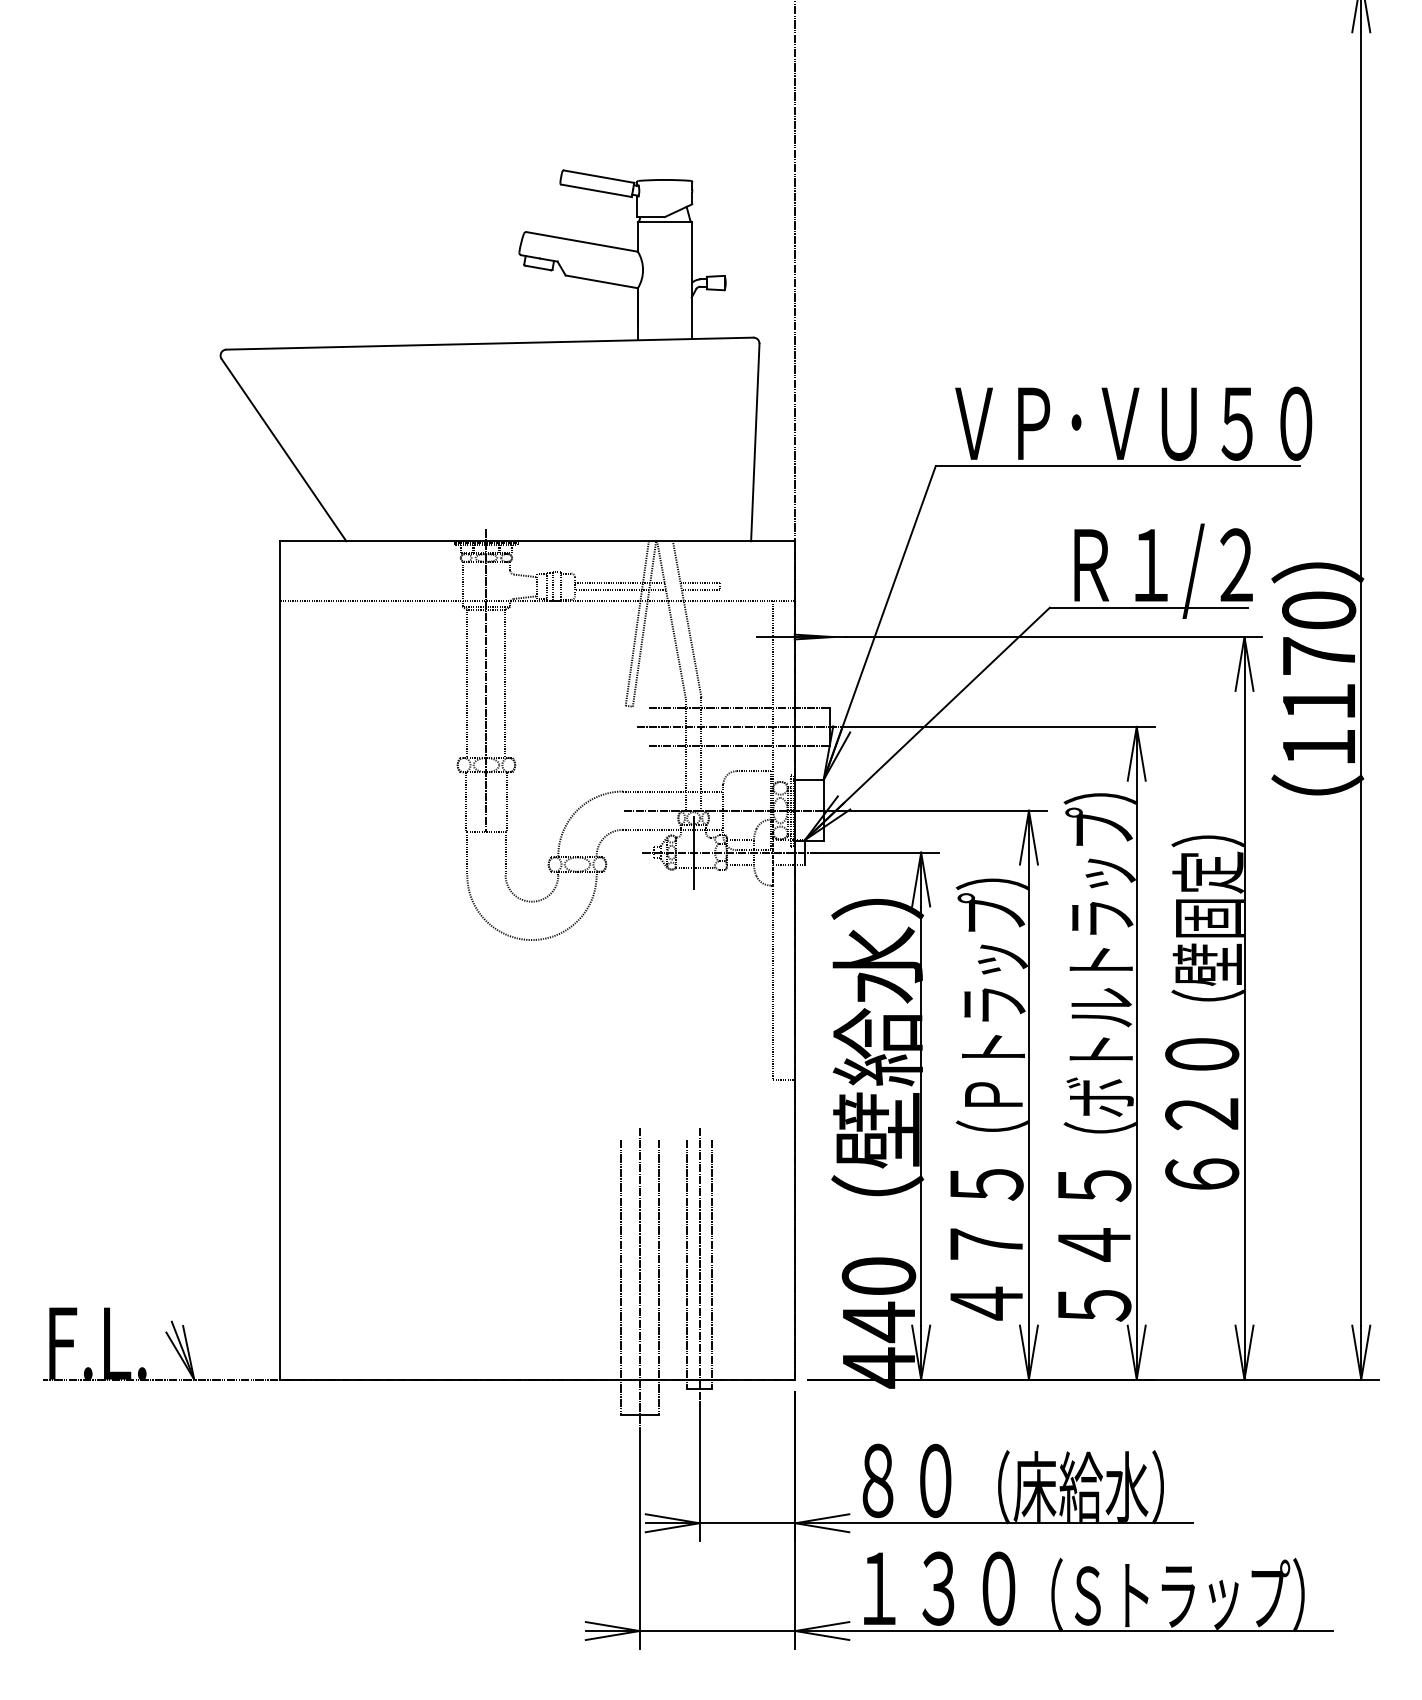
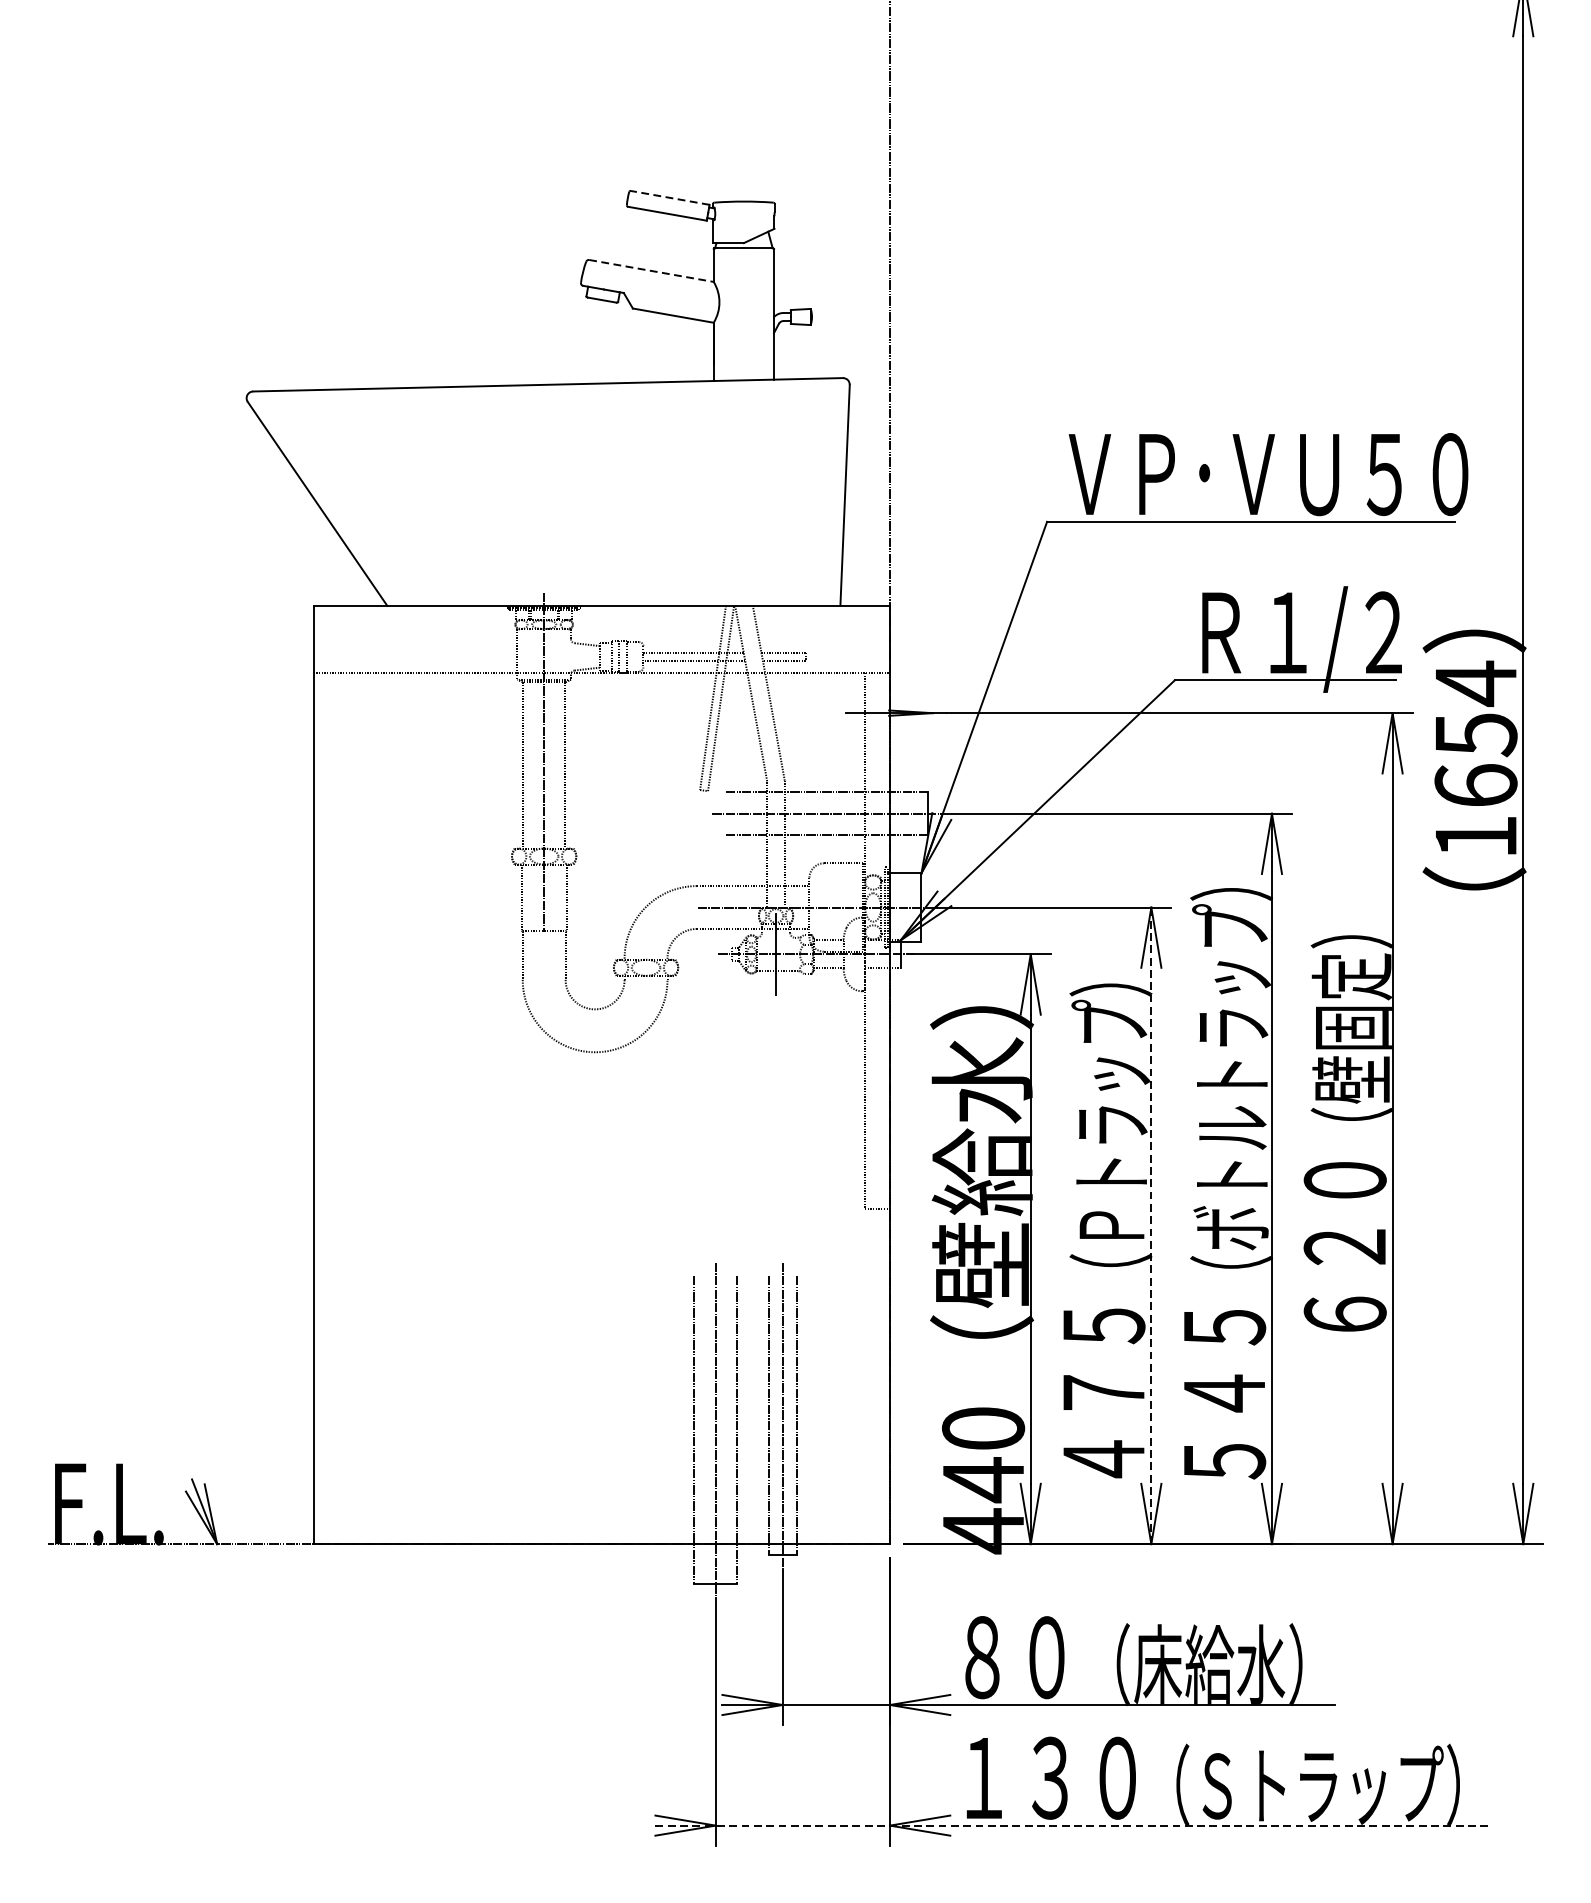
line: (599, 176) -> (670, 197), solid -> dashed
line: (582, 242) -> (651, 271), solid -> dashed
text: (1319, 654) -> (1476, 732), 1170 -> 1654
line: (1028, 1094) -> (1150, 1225), solid -> dashed
line: (959, 1631) -> (1073, 1826), solid -> dashed

